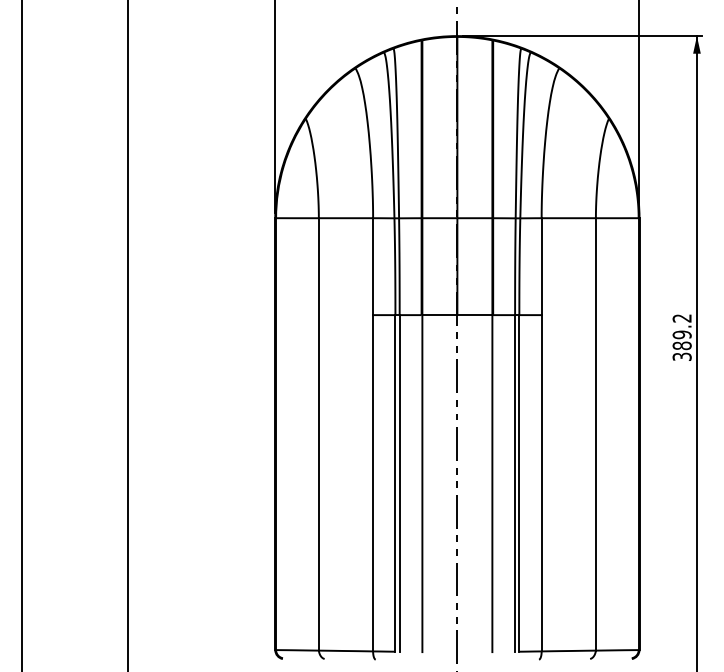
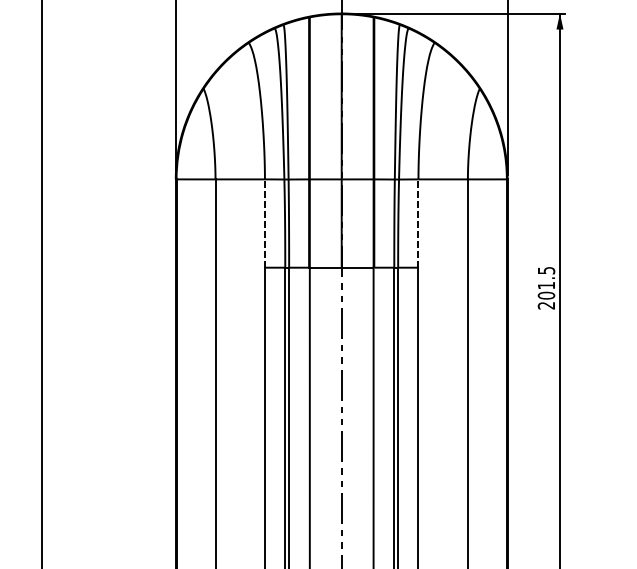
line: (373, 266) -> (265, 223), solid -> dashed
line: (541, 266) -> (418, 223), solid -> dashed
text: (681, 337) -> (545, 288), 389.2 -> 201.5

